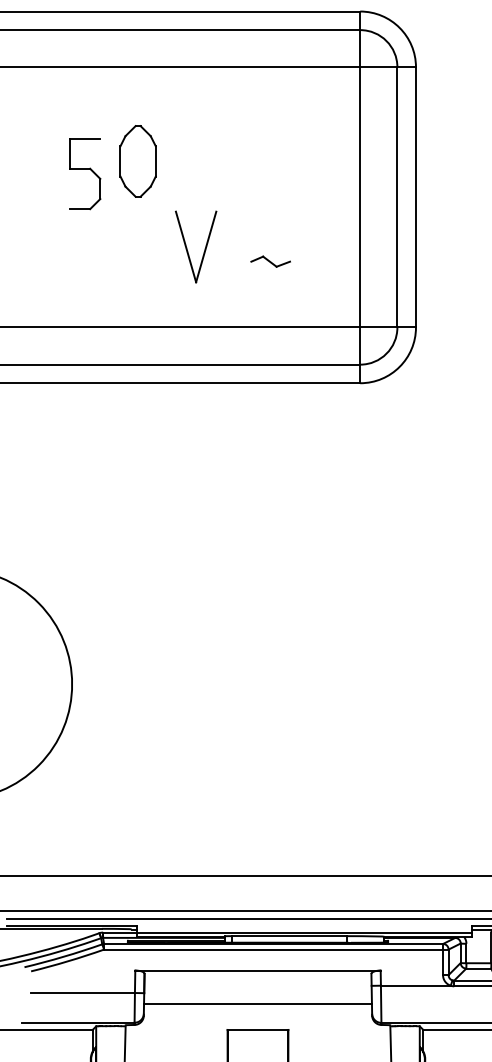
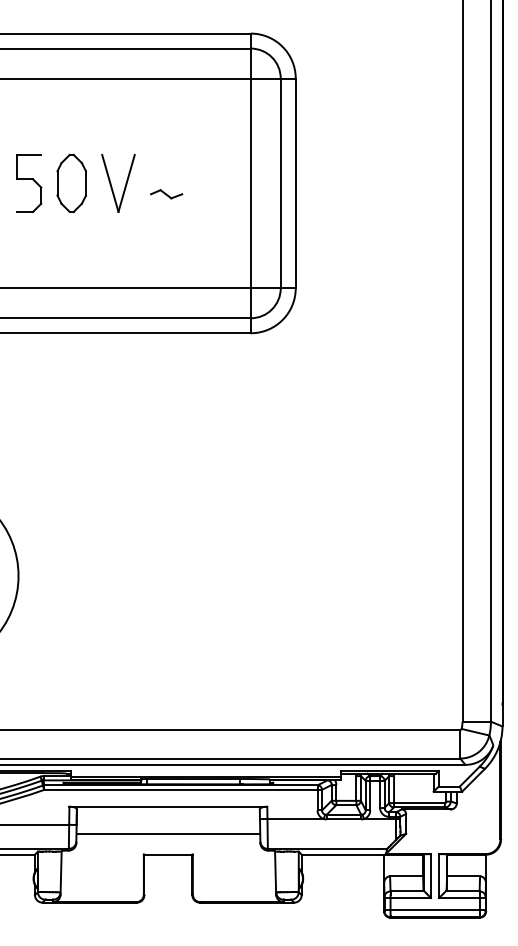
part: (137, 160) -> (71, 182), moved
part: (85, 173) -> (29, 183), moved
part: (188, 250) -> (112, 186), moved
part: (270, 261) -> (166, 194), moved

